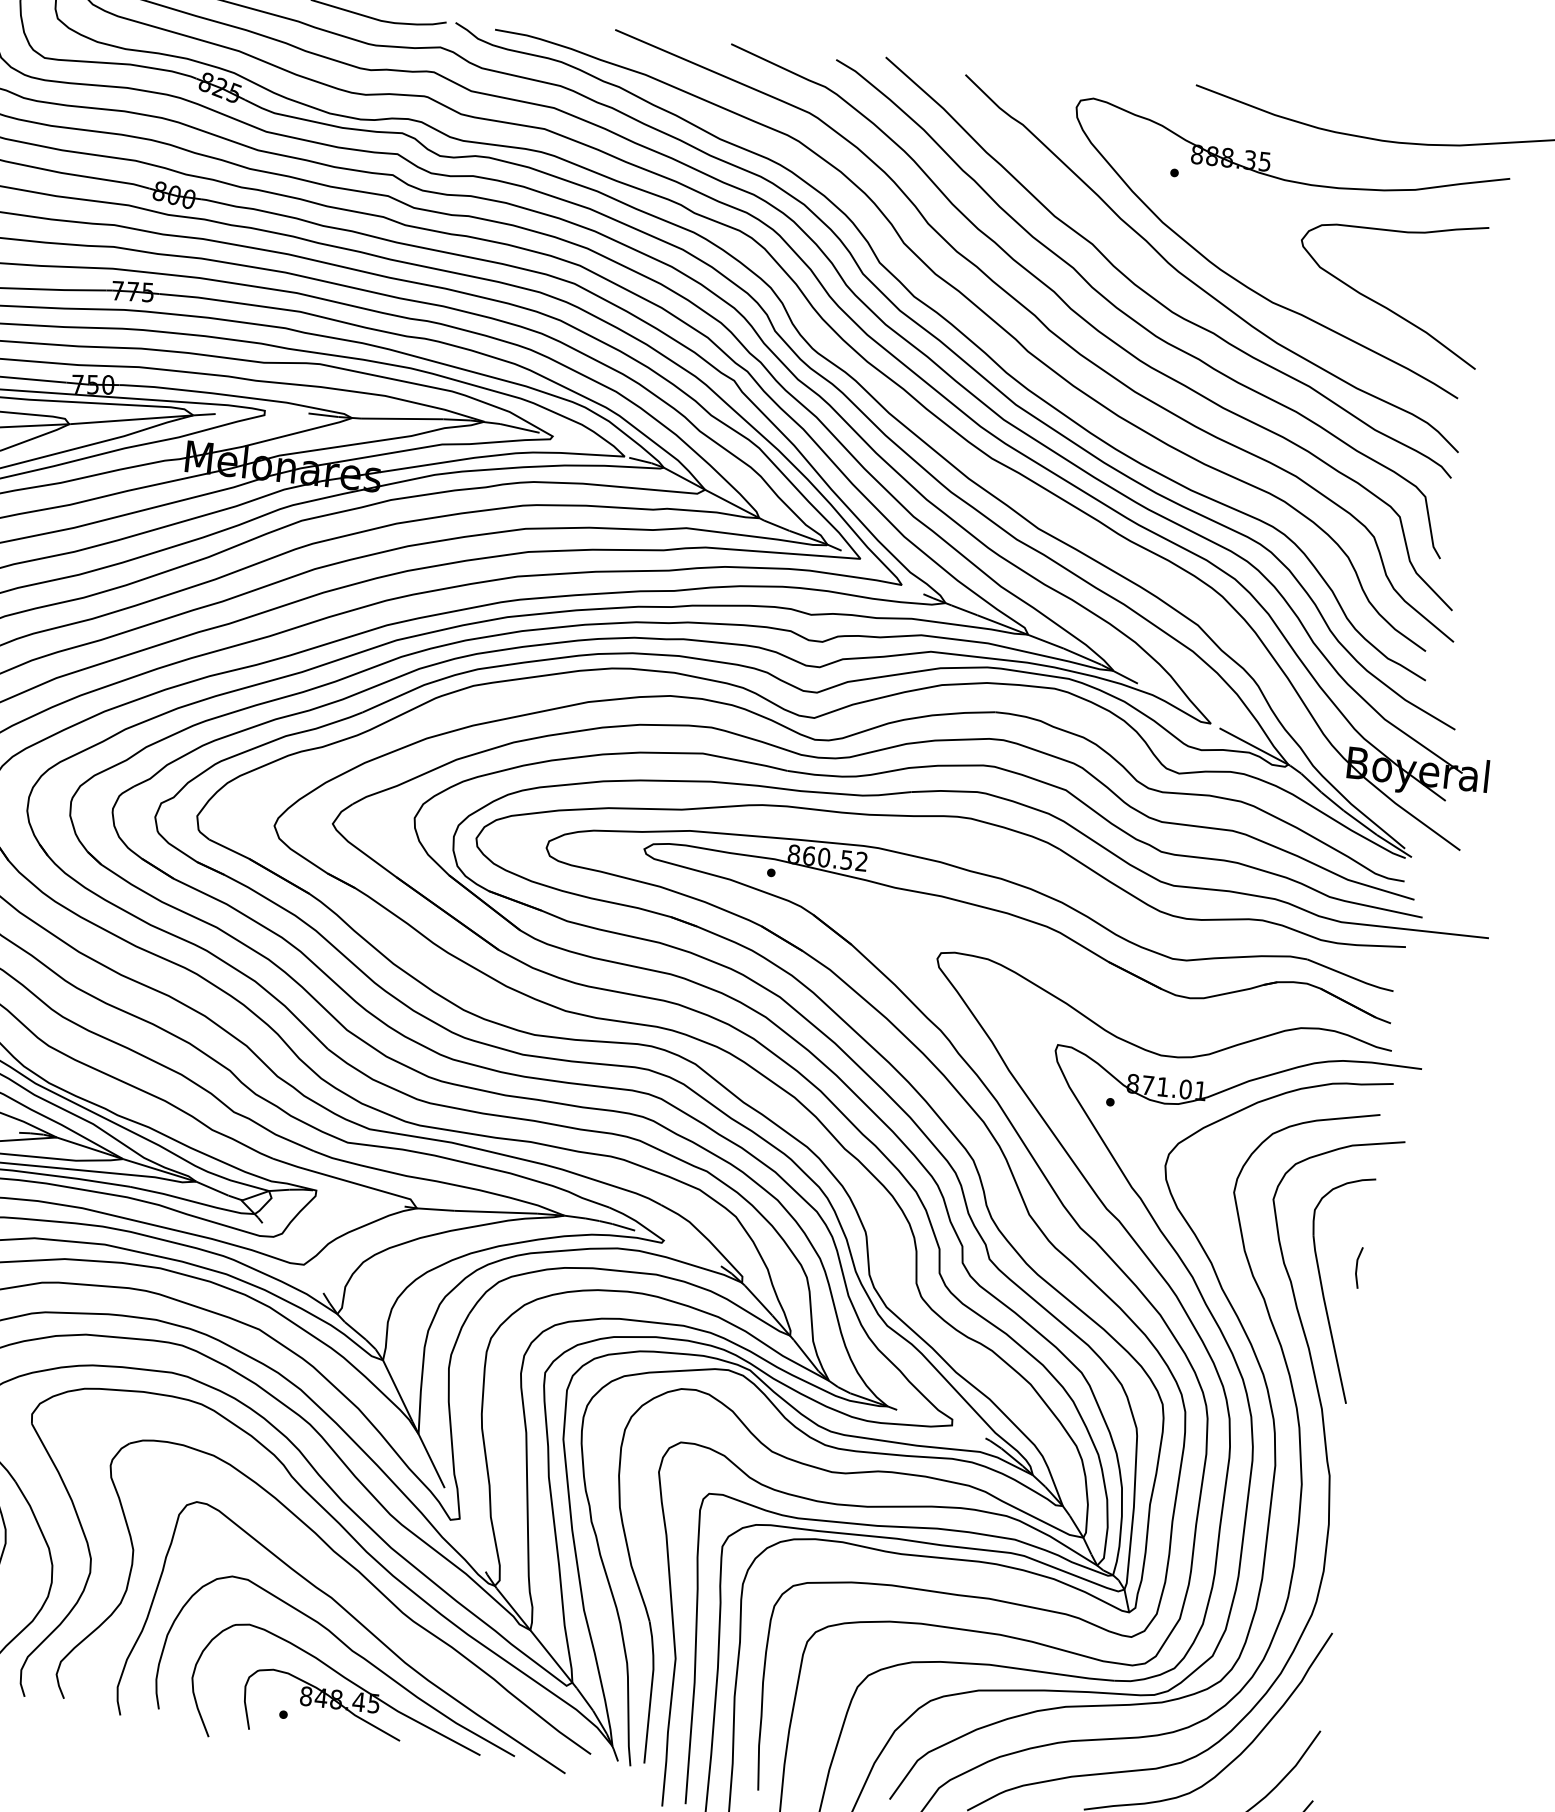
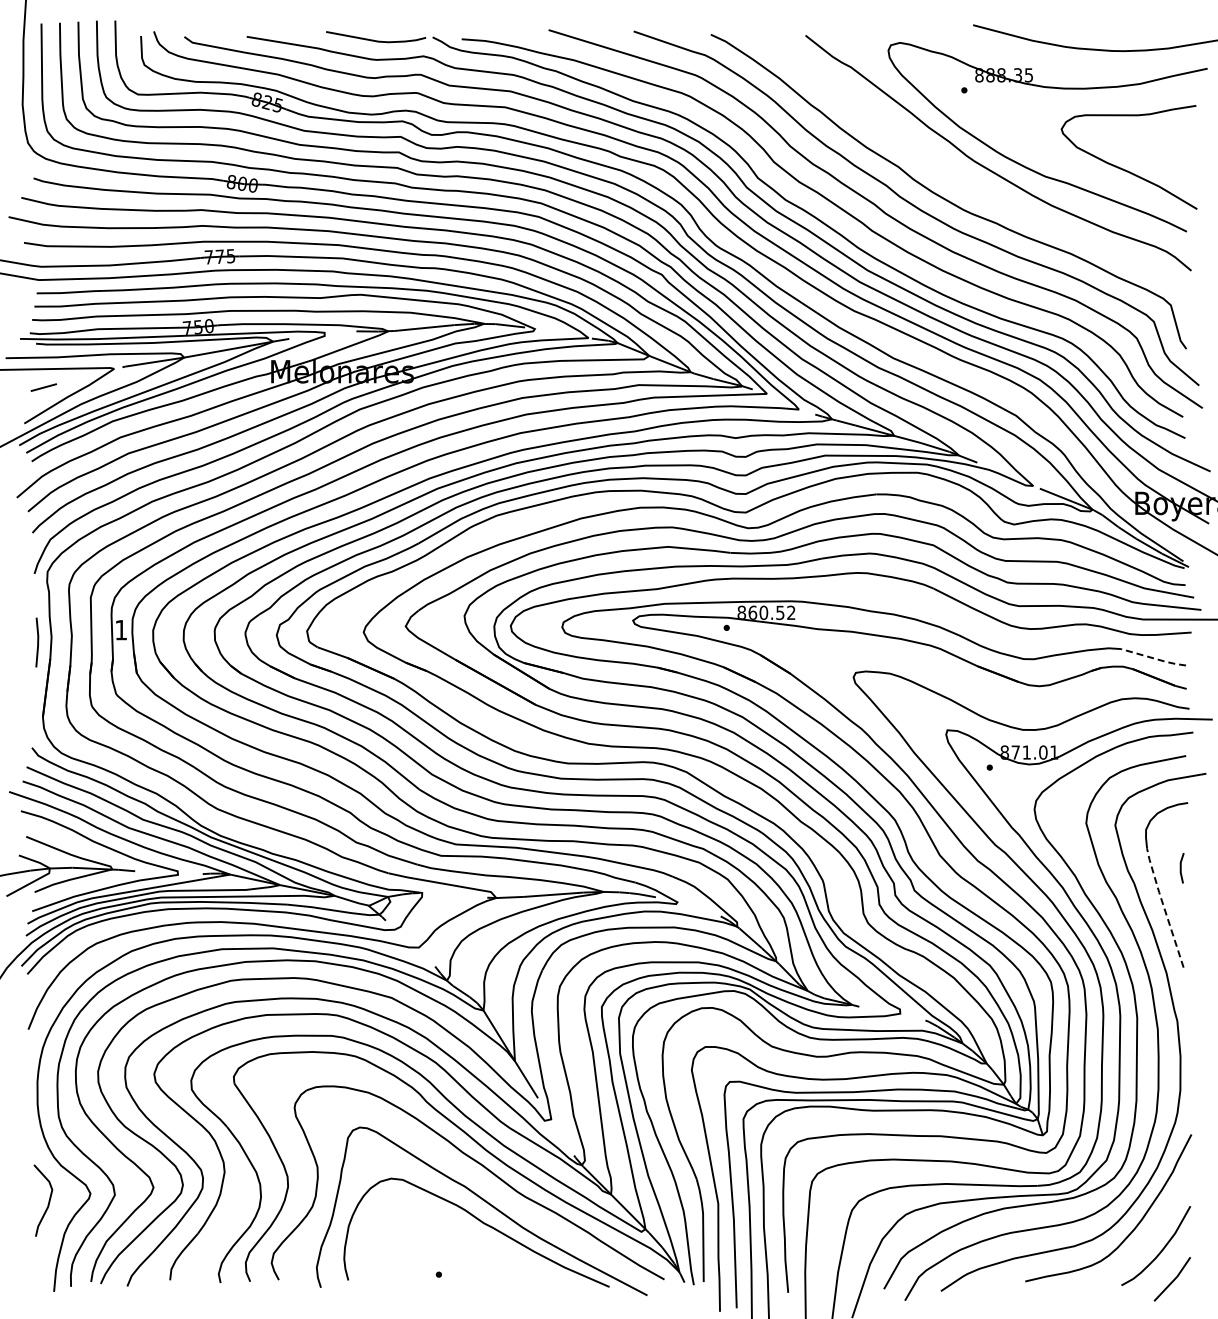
curve: (1151, 295) -> (957, 180), removed
line: (1351, 977) -> (1154, 658), solid -> dashed
line: (1328, 1318) -> (1164, 907), solid -> dashed
part: (337, 1691) -> (476, 1253), removed

